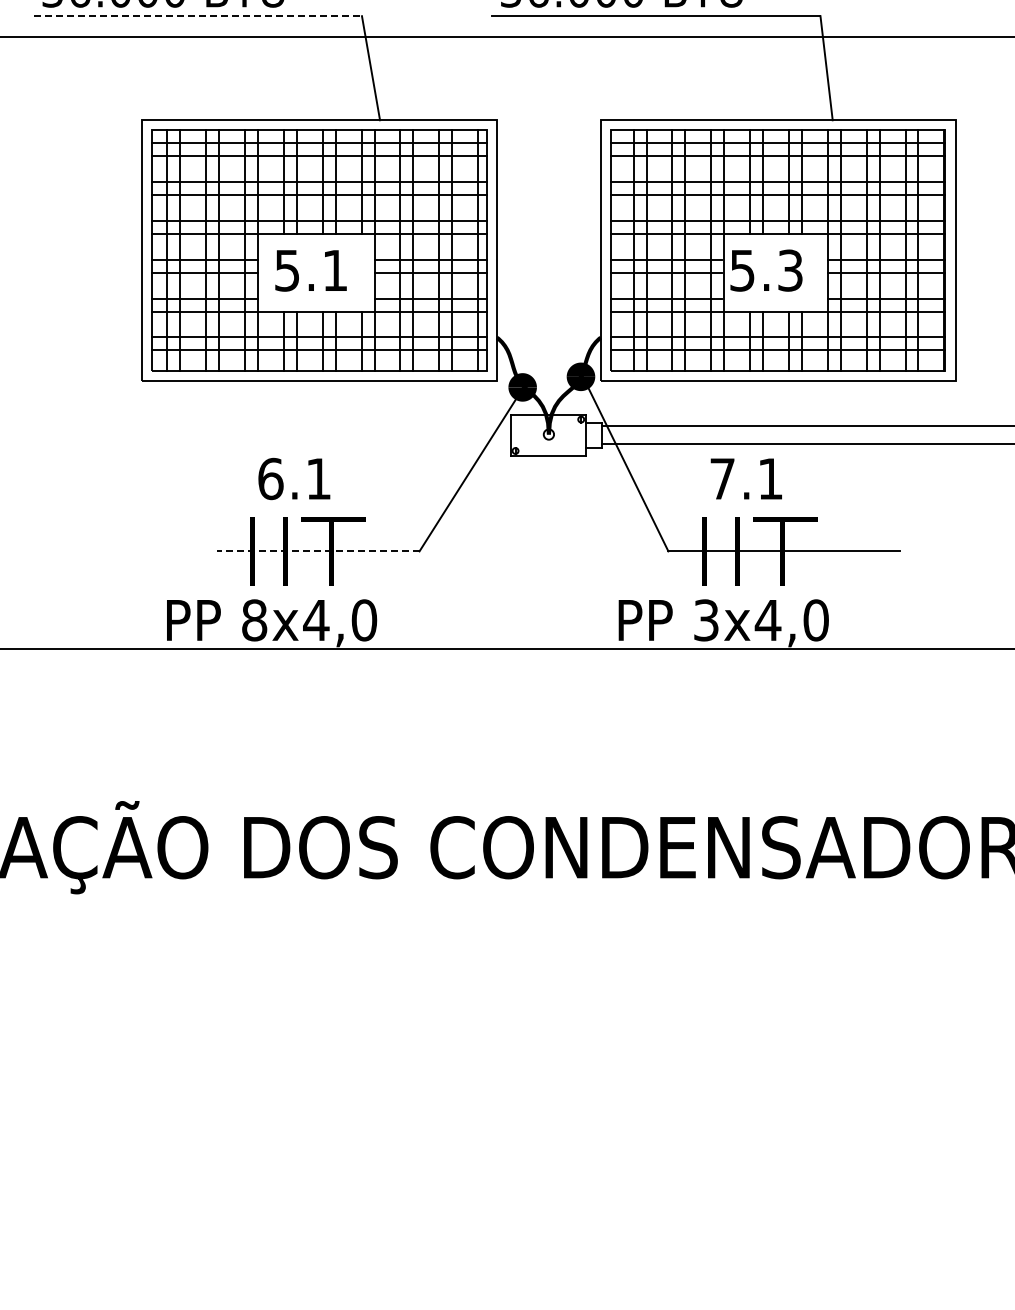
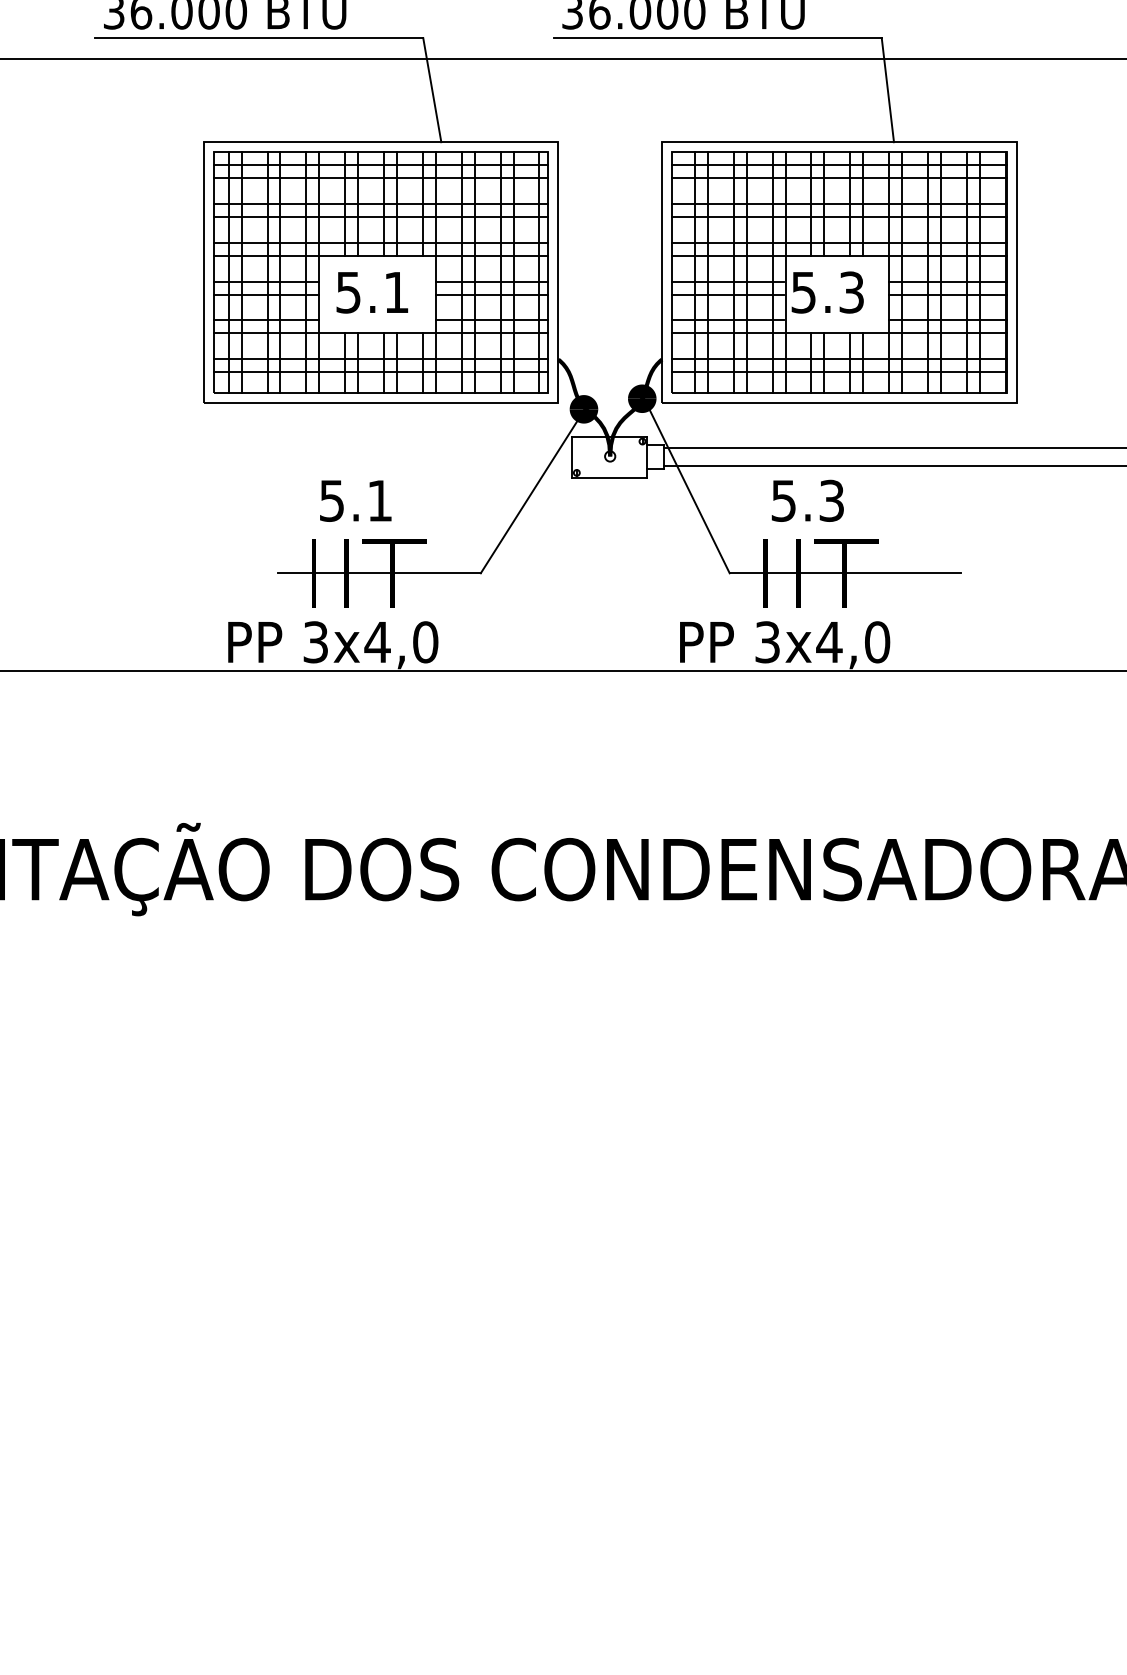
line: (198, 16) -> (259, 38), dashed -> solid
text: (270, 478) -> (331, 500), 6.1 -> 5.1
text: (746, 478) -> (807, 500), 7.1 -> 5.3
line: (317, 551) -> (378, 573), dashed -> solid
text: (254, 620) -> (315, 642), 8x4,0 -> 3x4,0

